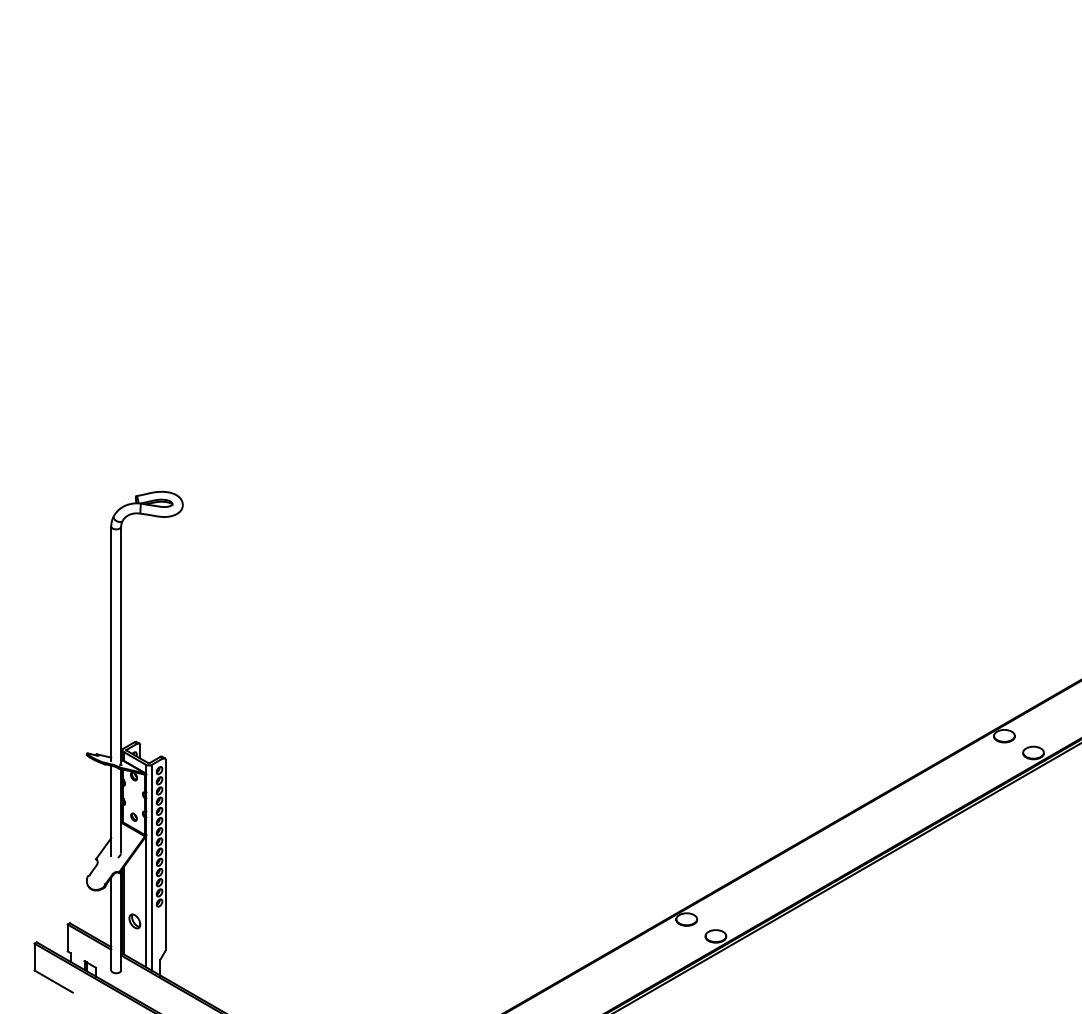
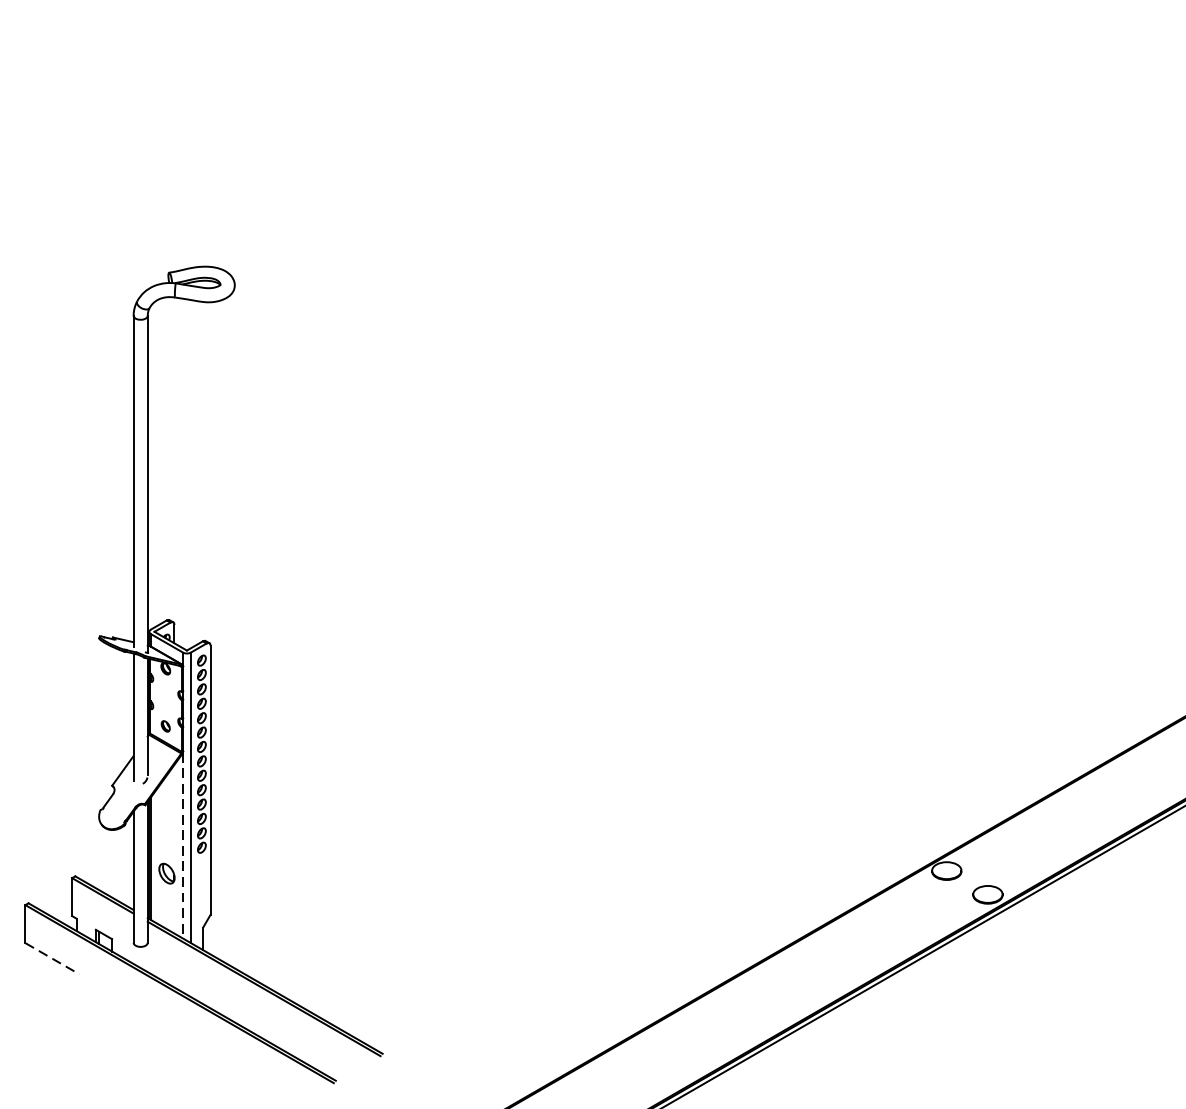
line: (146, 901) -> (183, 845), solid -> dashed
line: (54, 981) -> (53, 958), solid -> dashed

